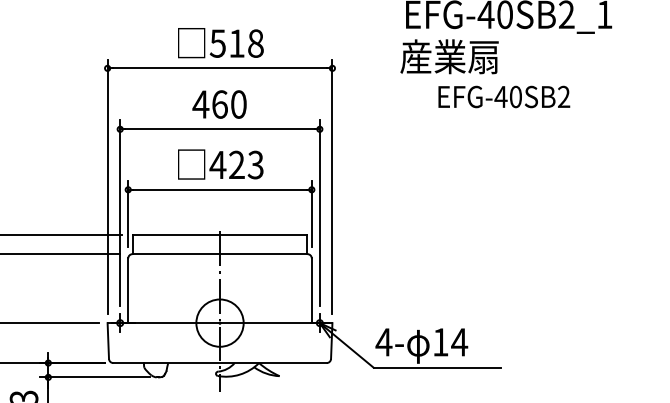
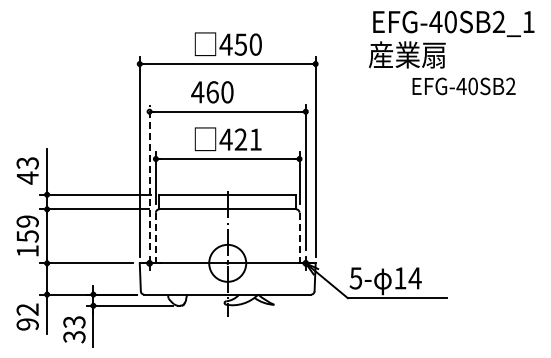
text: (236, 43) -> (240, 44), 518 -> 450
text: (503, 97) -> (463, 86), moved
text: (219, 104) -> (212, 92), moved
text: (255, 164) -> (255, 139), 423 -> 421
line: (120, 213) -> (149, 177), solid -> dashed
line: (127, 291) -> (155, 238), solid -> dashed
line: (311, 291) -> (299, 238), solid -> dashed
text: (383, 342) -> (355, 278), 4- -> 5-

